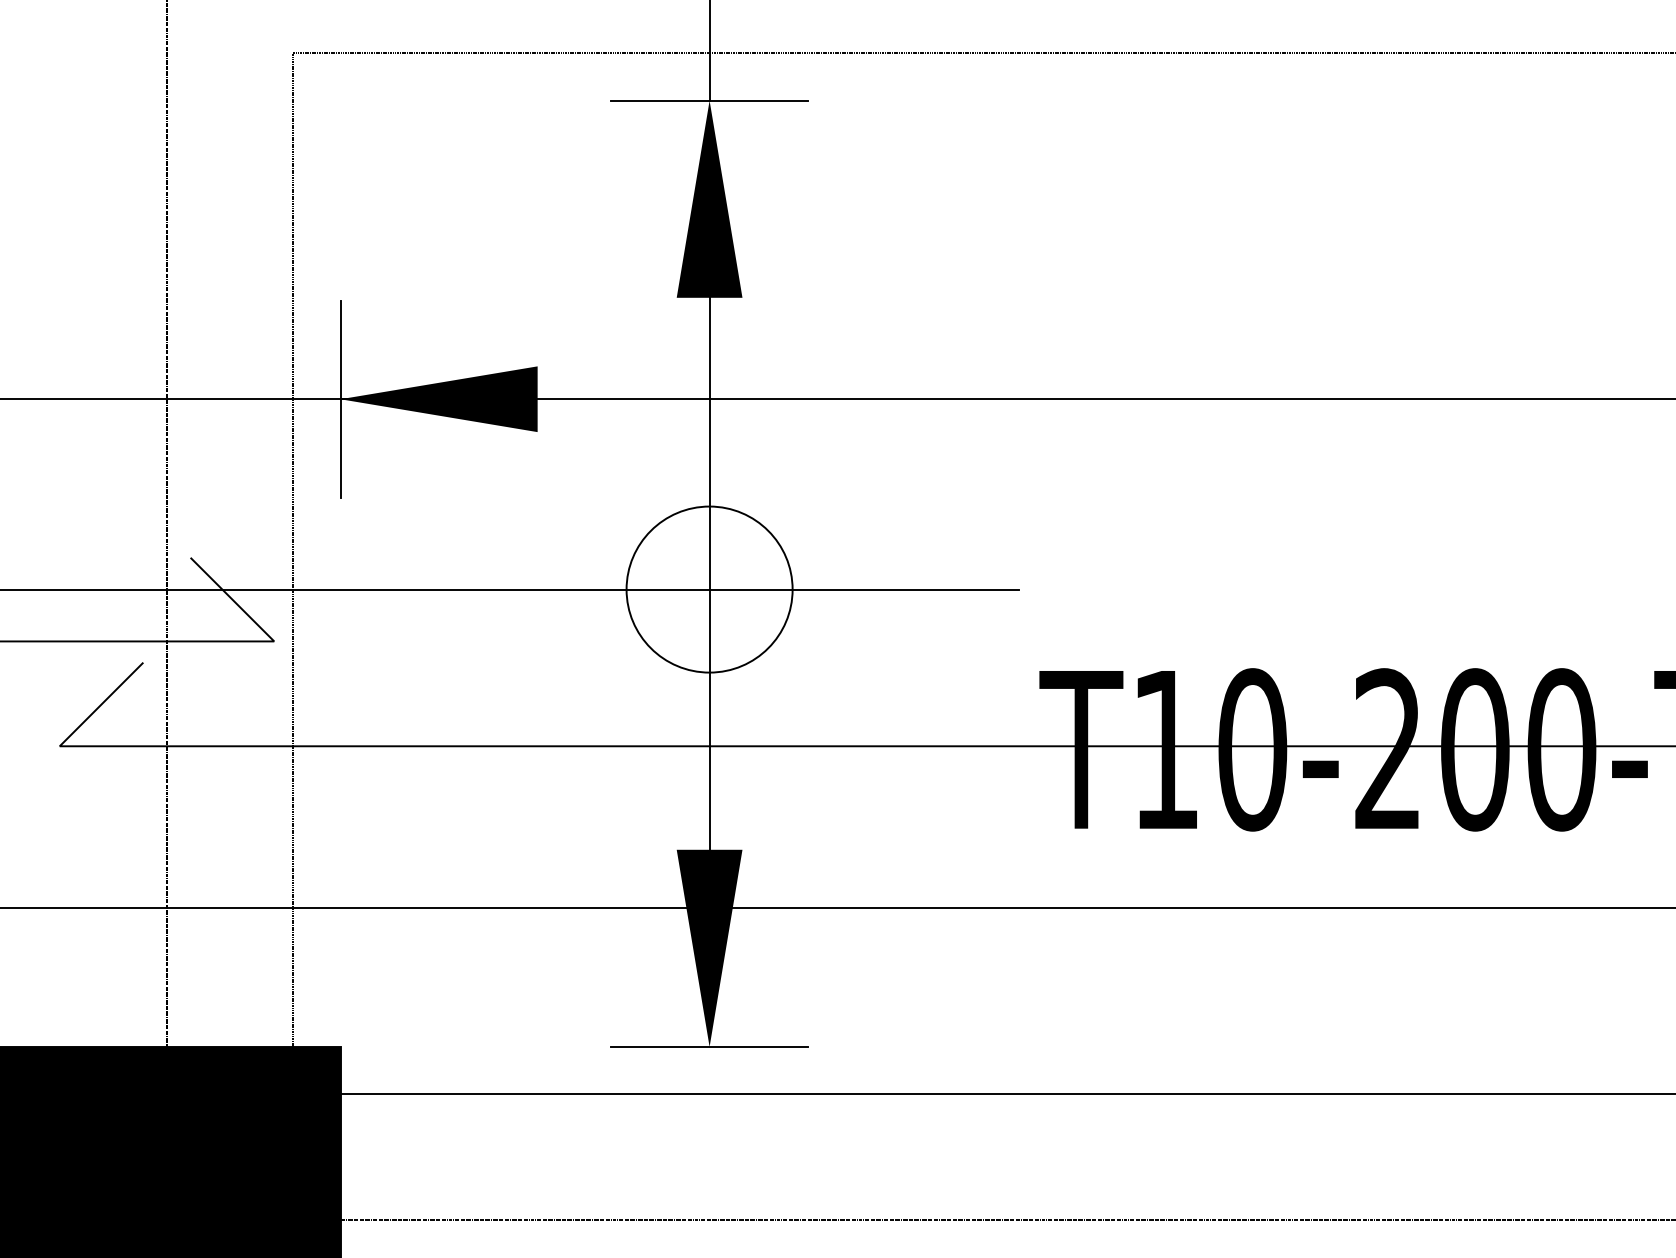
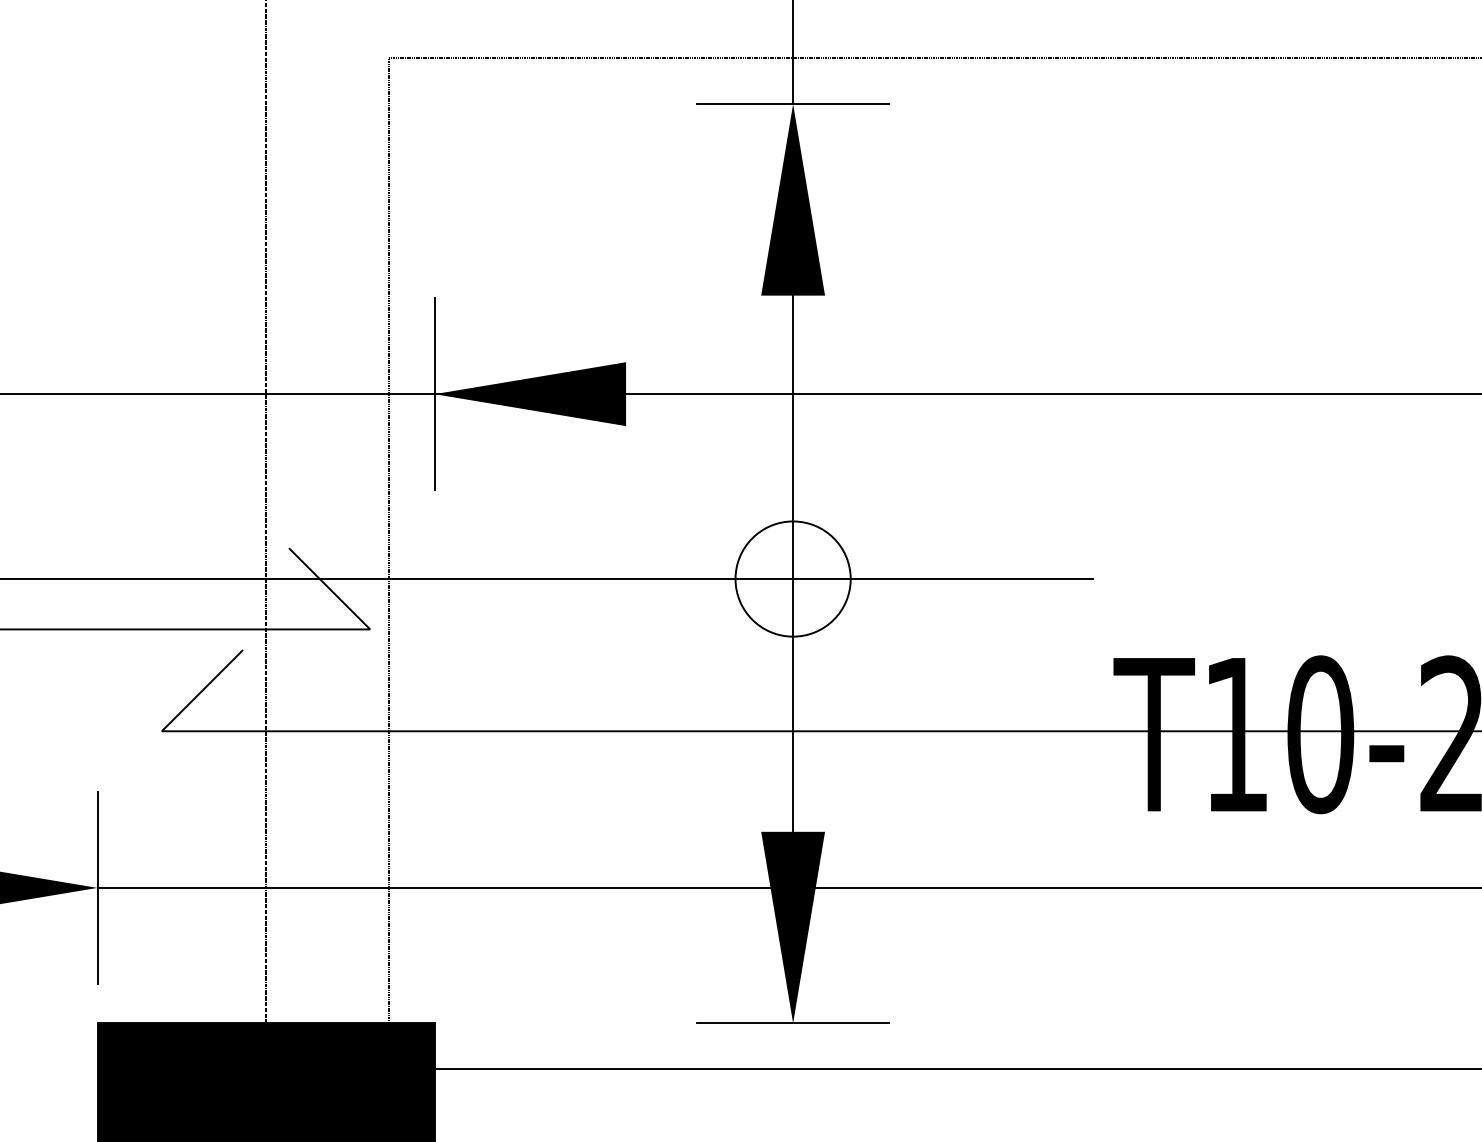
circle: (709, 589) -> (793, 578), size x0.71

